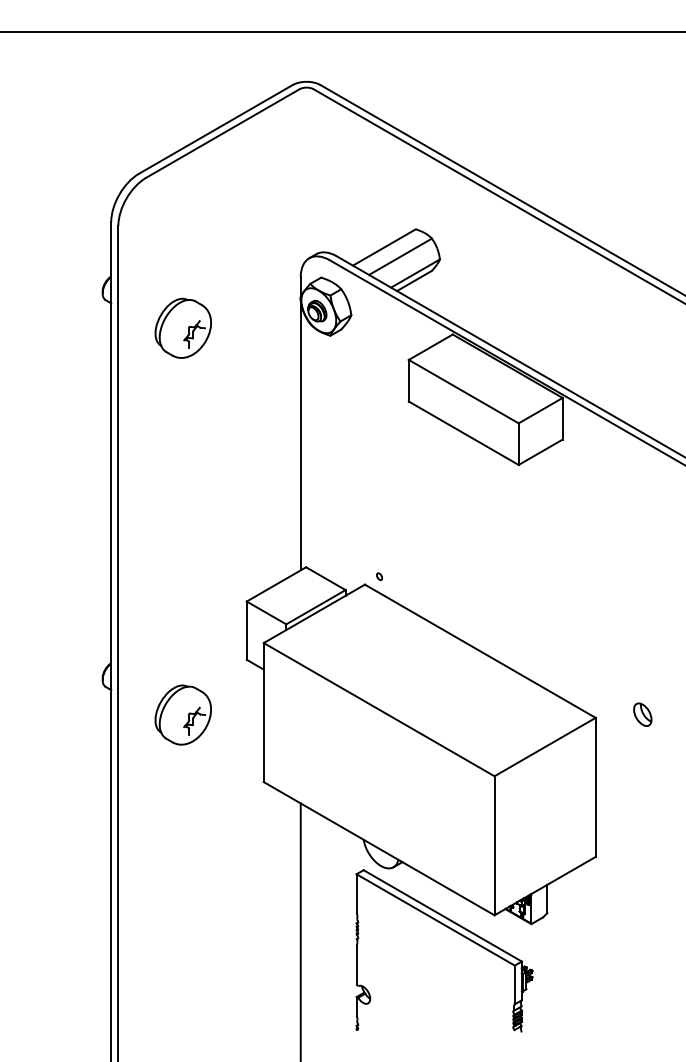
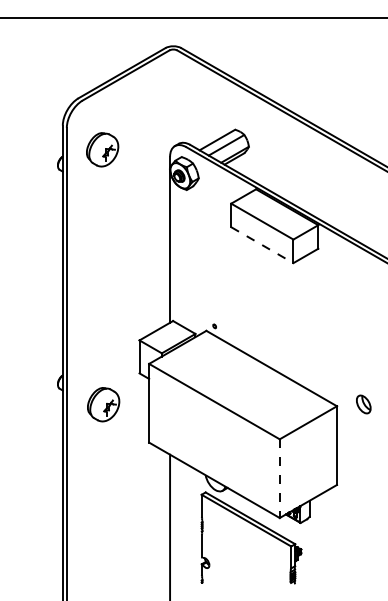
part: (183, 327) -> (102, 149), moved
line: (464, 433) -> (262, 245), solid -> dashed
part: (642, 714) -> (363, 404), size x1.4
line: (494, 847) -> (279, 479), solid -> dashed

